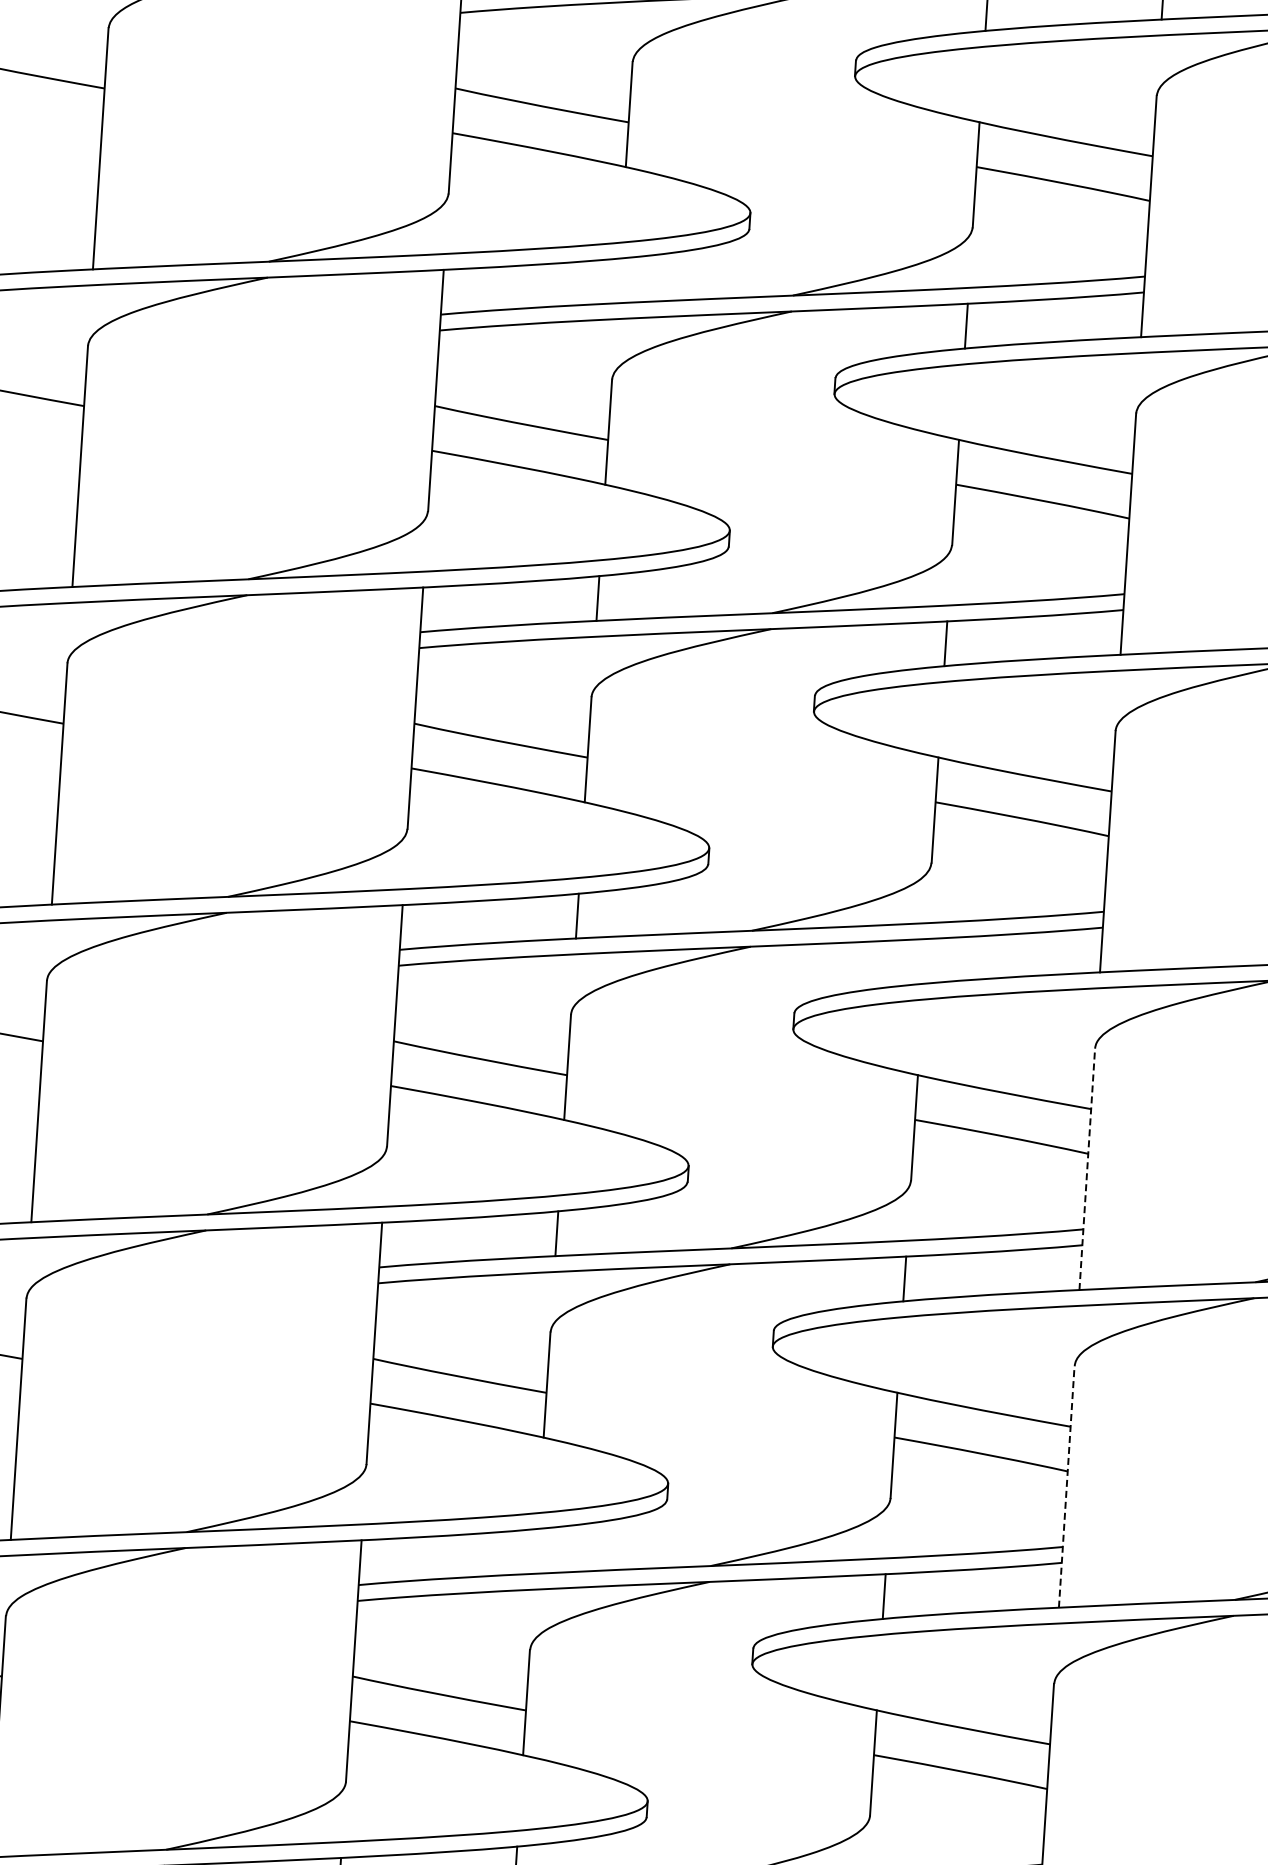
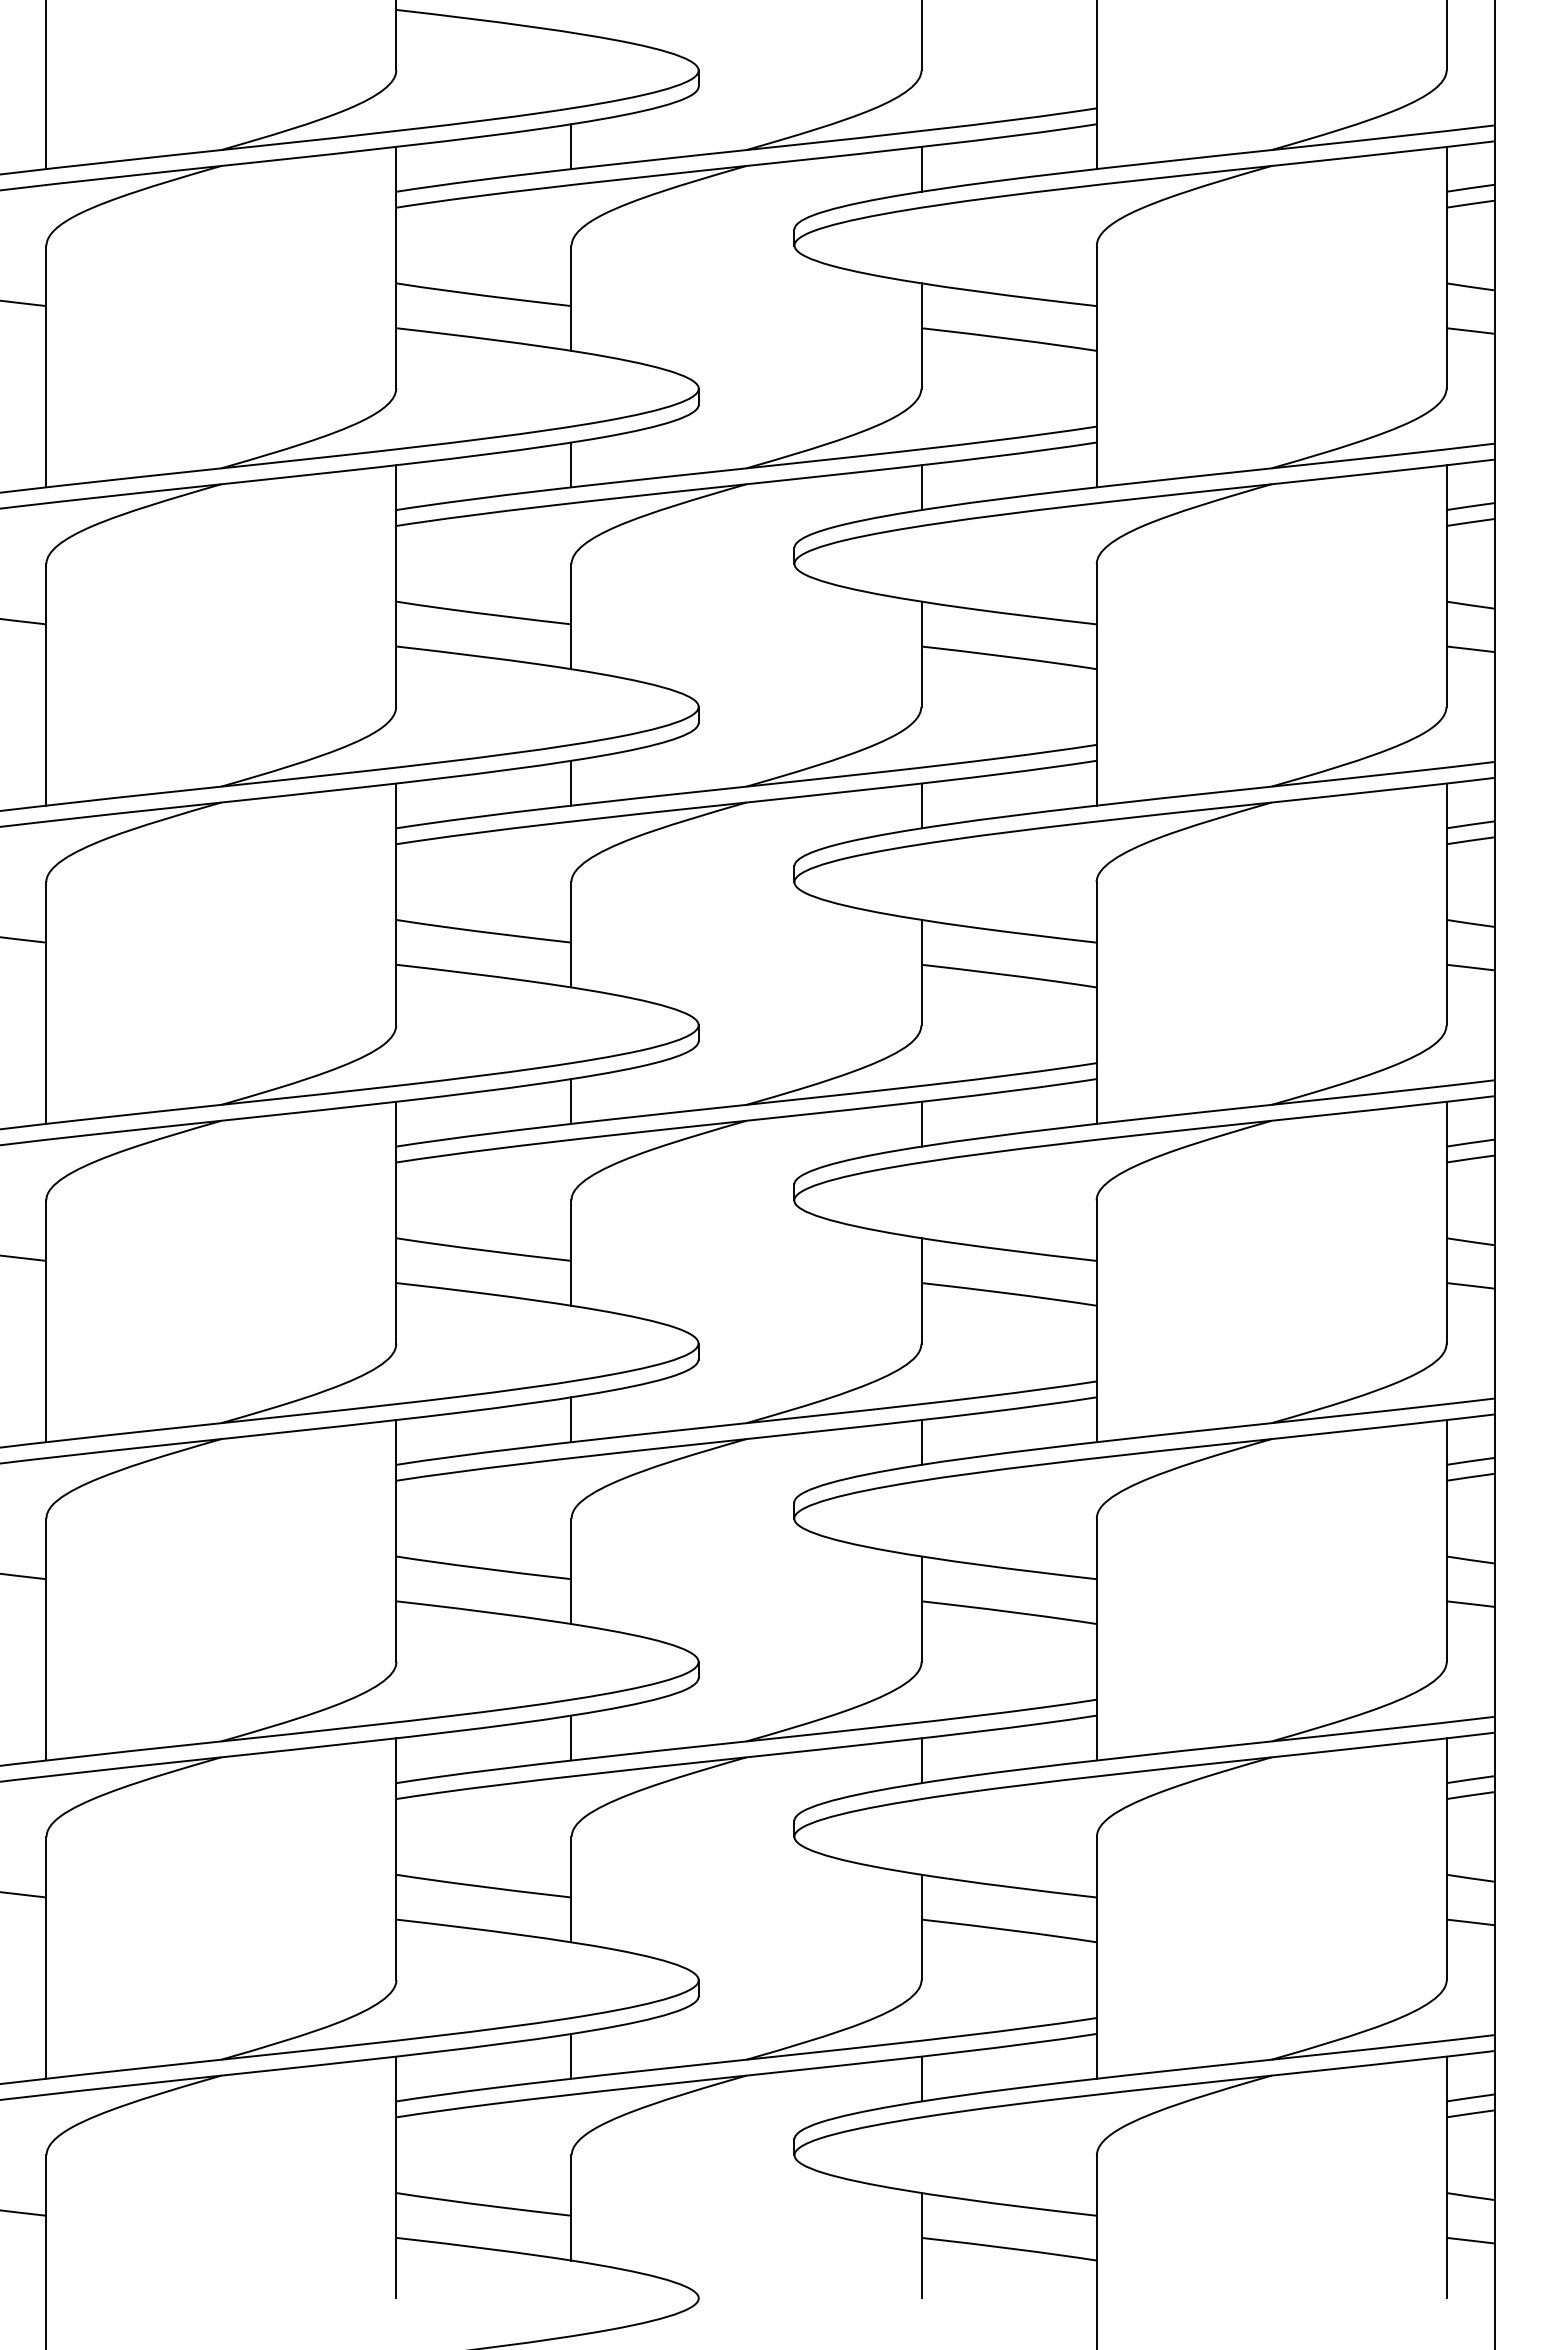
line: (618, 280) -> (571, 464), added
line: (925, 960) -> (921, 1123), added
line: (1087, 1169) -> (1096, 1321), dashed -> solid
line: (1066, 1486) -> (1096, 1639), dashed -> solid
line: (536, 1550) -> (571, 1737), added

